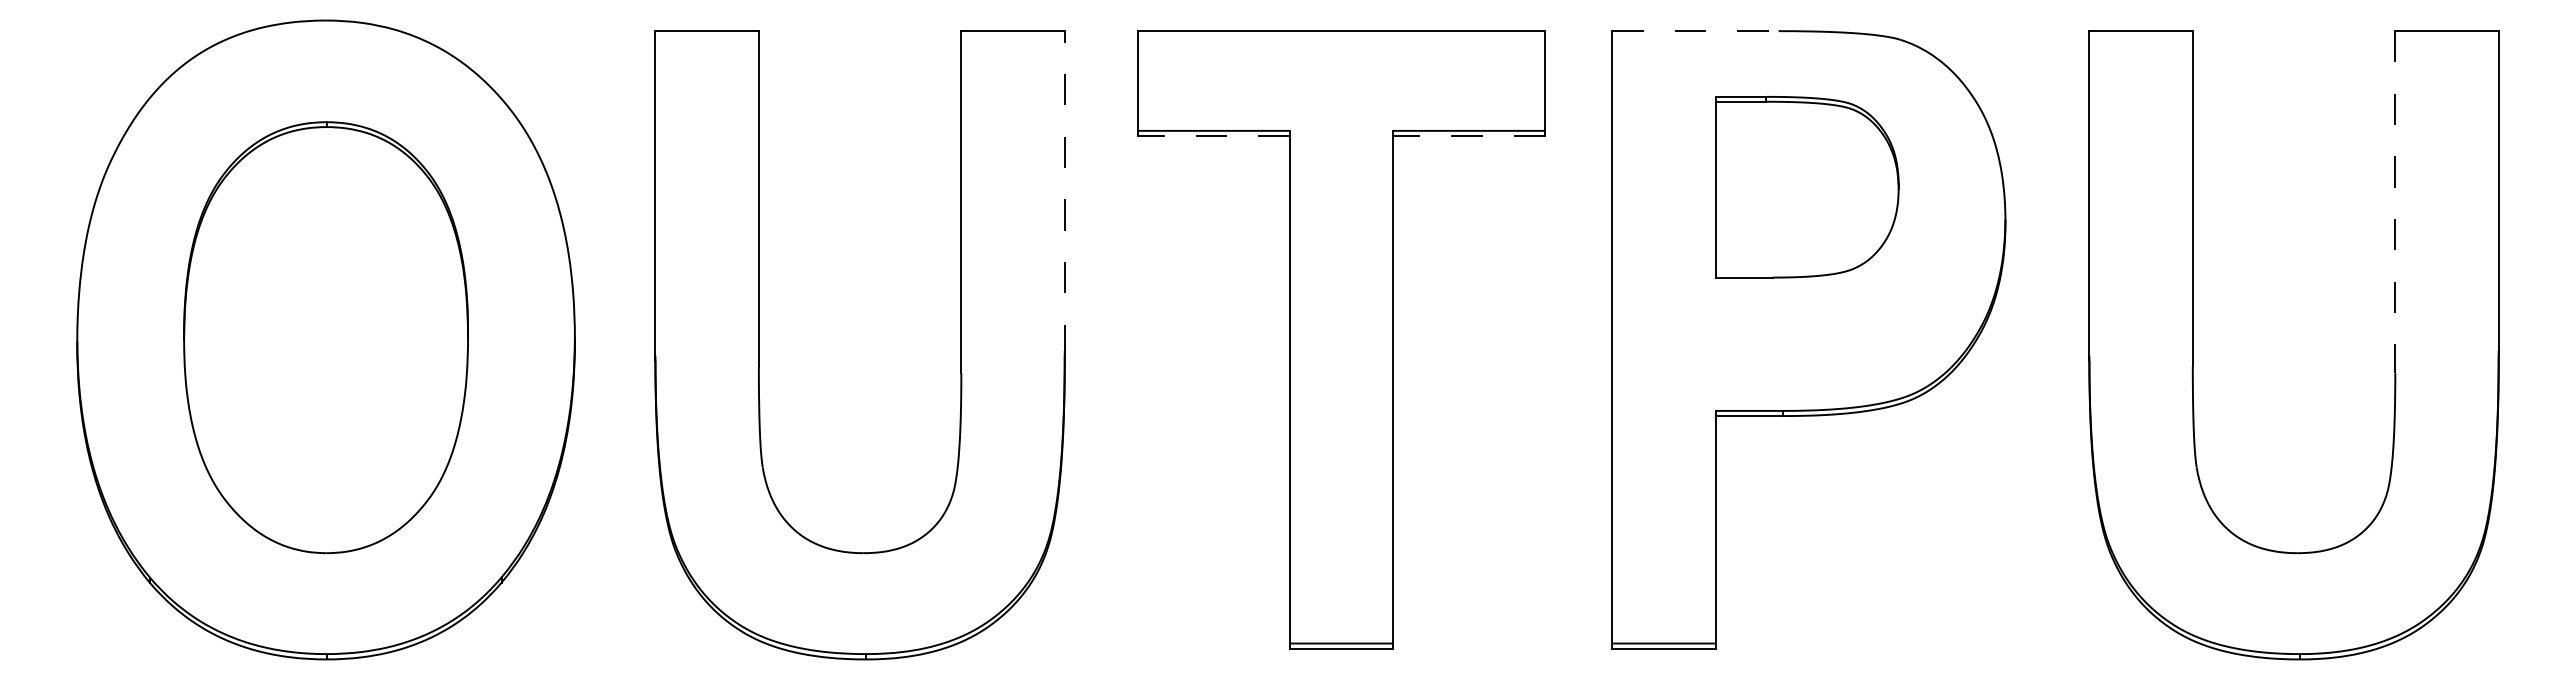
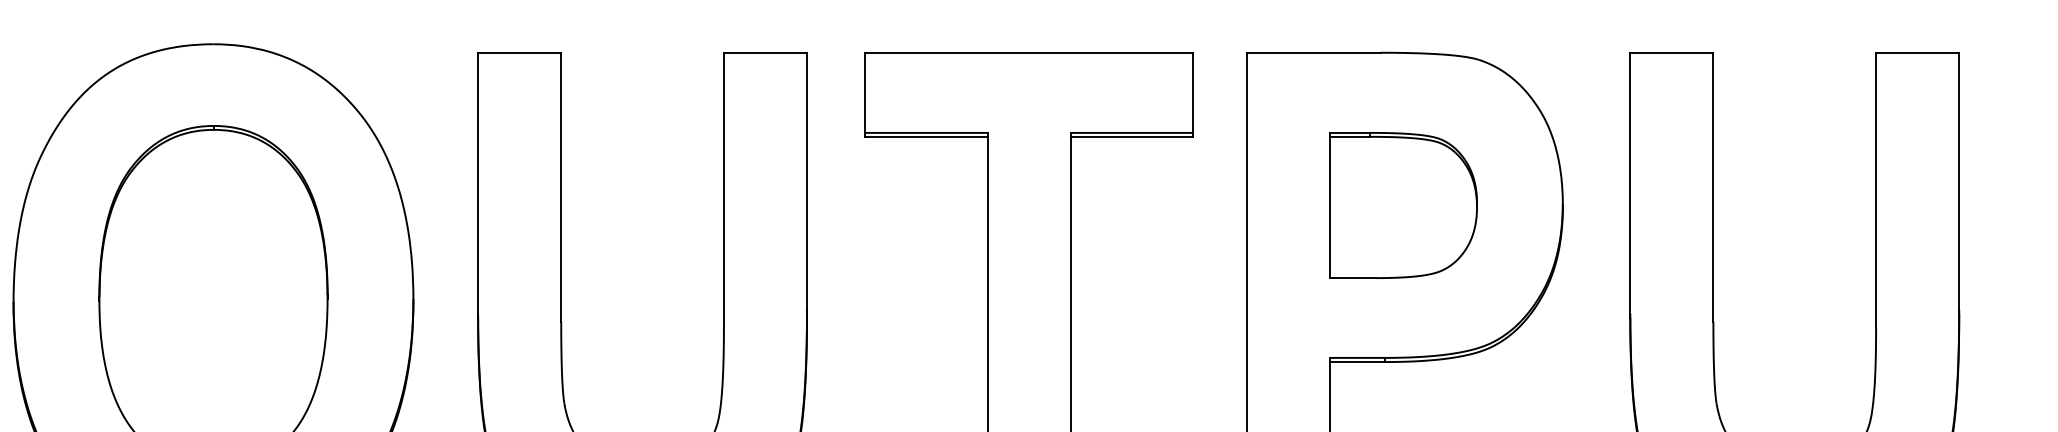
line: (1695, 31) -> (1313, 53), dashed -> solid
line: (1213, 135) -> (926, 136), dashed -> solid
line: (1468, 135) -> (1131, 136), dashed -> solid
part: (1807, 187) -> (1403, 205), moved
line: (1064, 193) -> (806, 183), dashed -> solid
line: (2395, 202) -> (1876, 190), dashed -> solid

